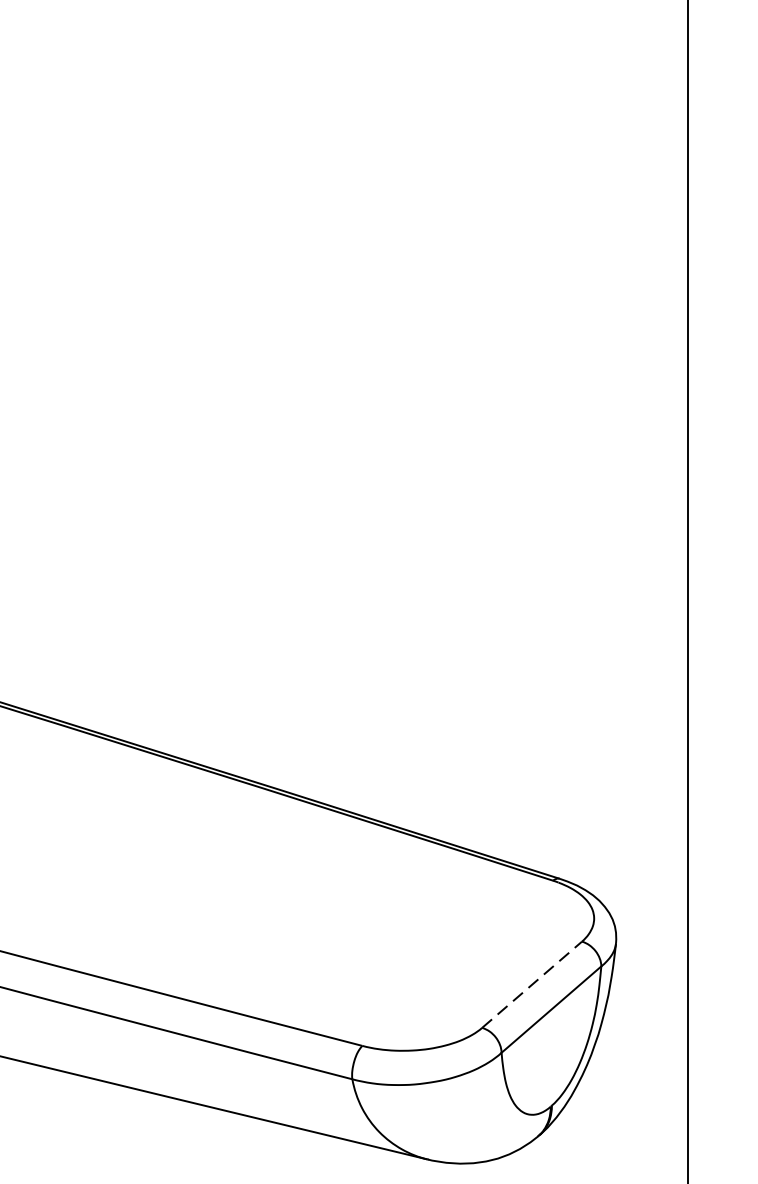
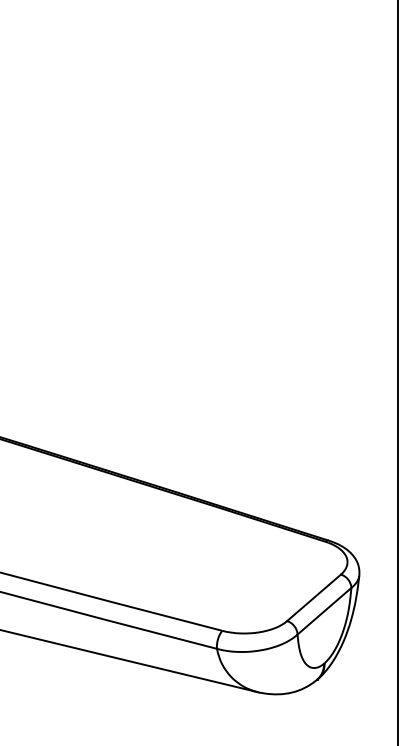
line: (532, 984) -> (314, 597), dashed -> solid

